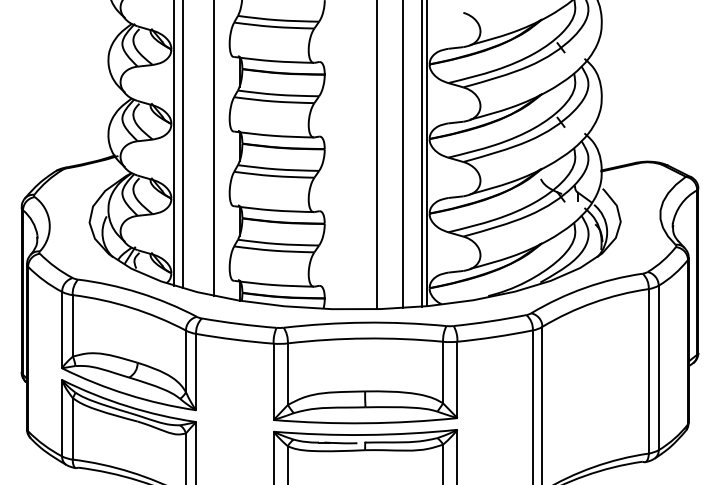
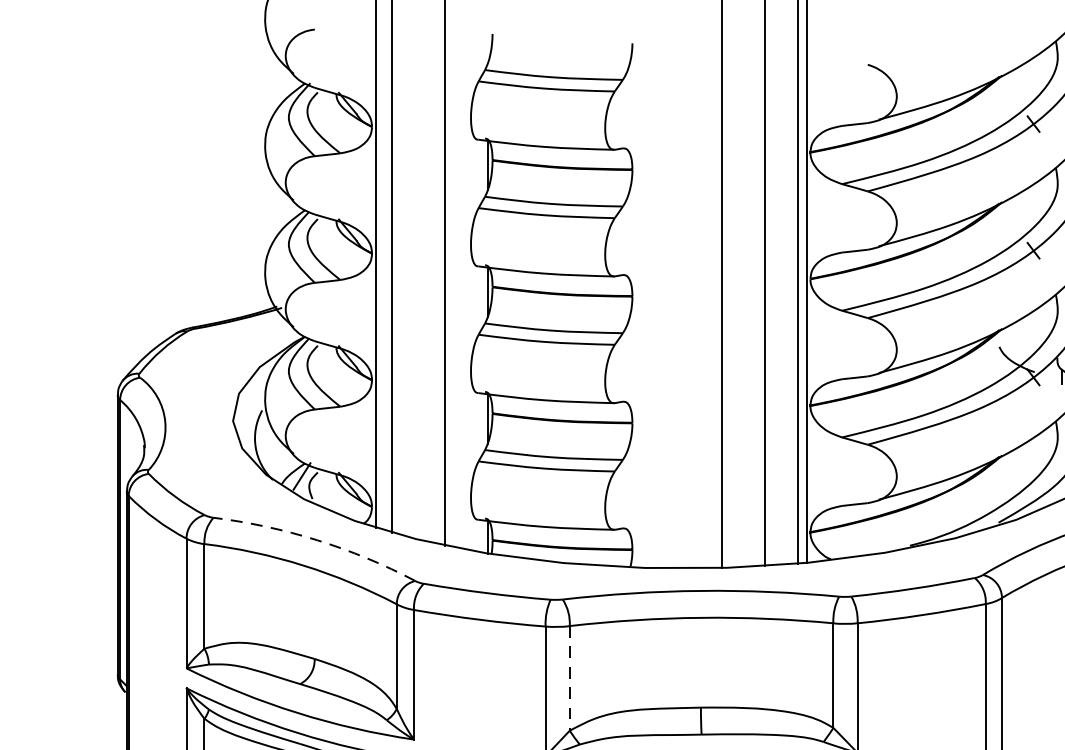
arc: (139, 292) -> (317, 539), solid -> dashed
line: (287, 374) -> (569, 678), solid -> dashed

